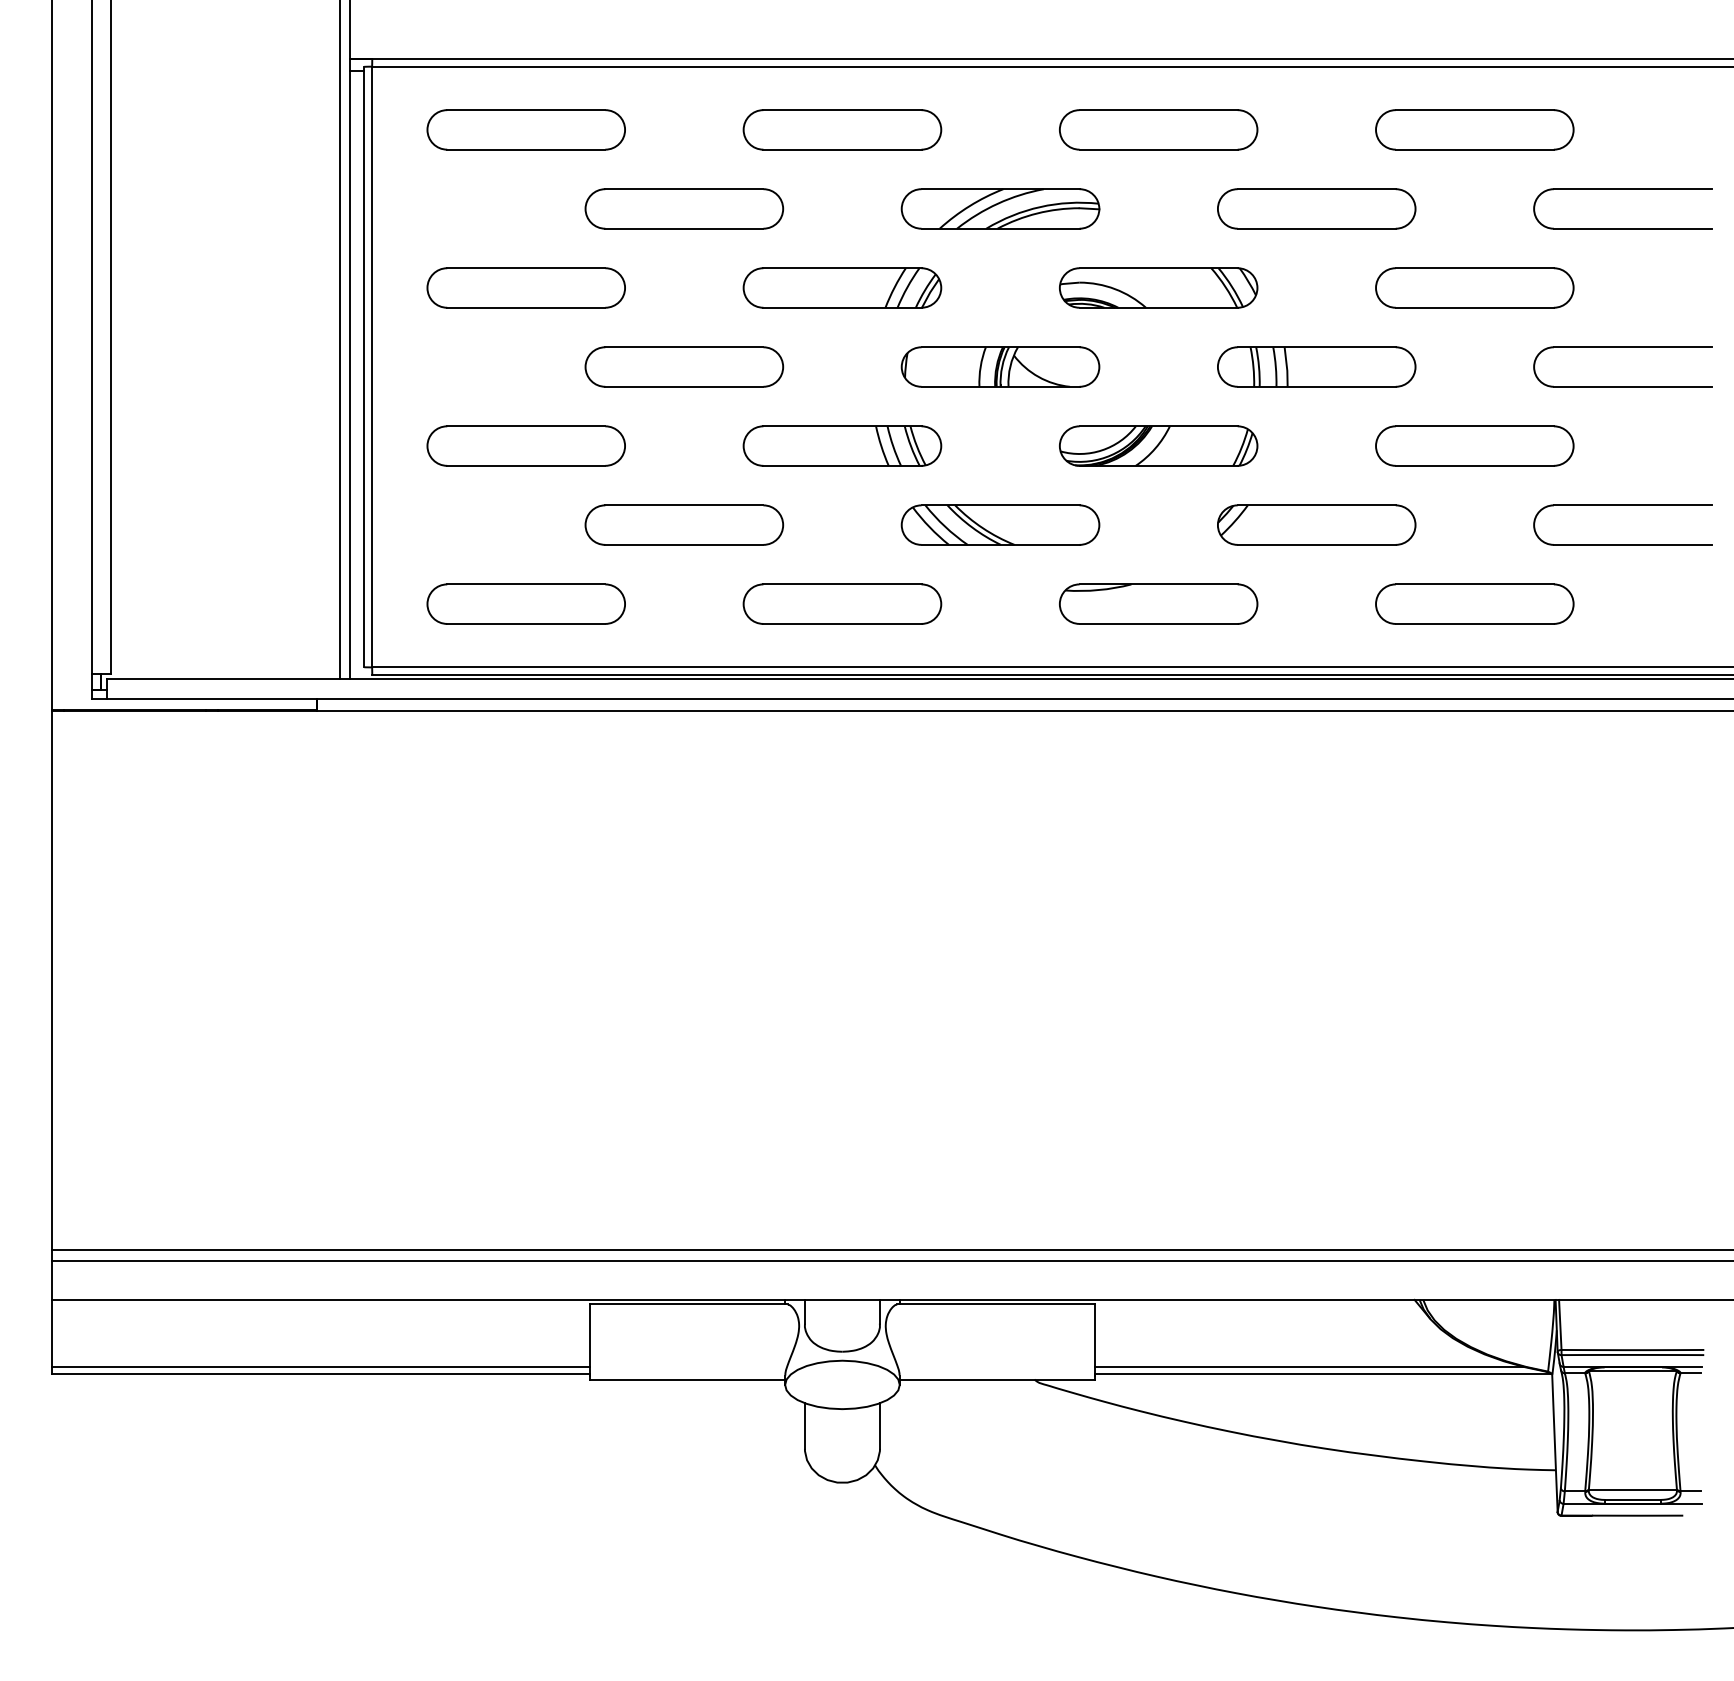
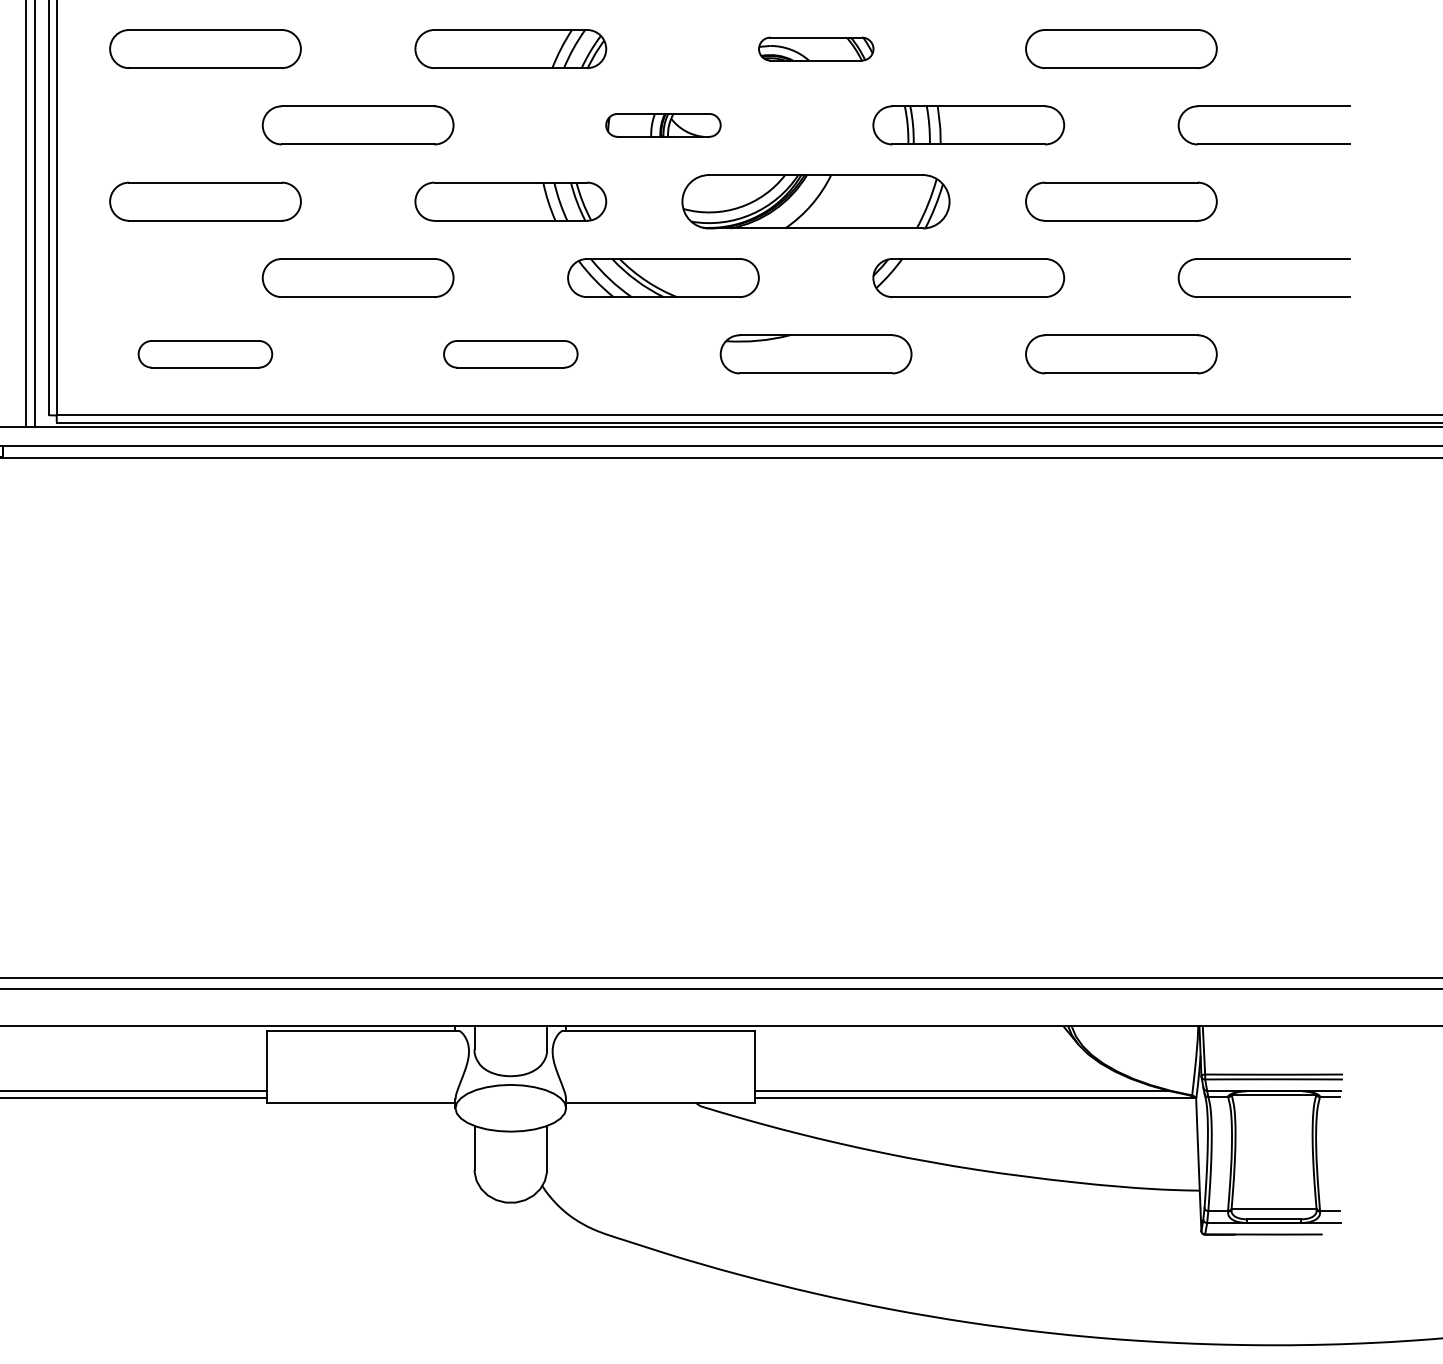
part: (1158, 287) -> (815, 48), size x0.6
part: (1000, 366) -> (663, 124), size x0.6
part: (1158, 445) -> (815, 201), size x1.4
part: (525, 603) -> (204, 353), size x0.7
part: (842, 603) -> (510, 353), size x0.7

